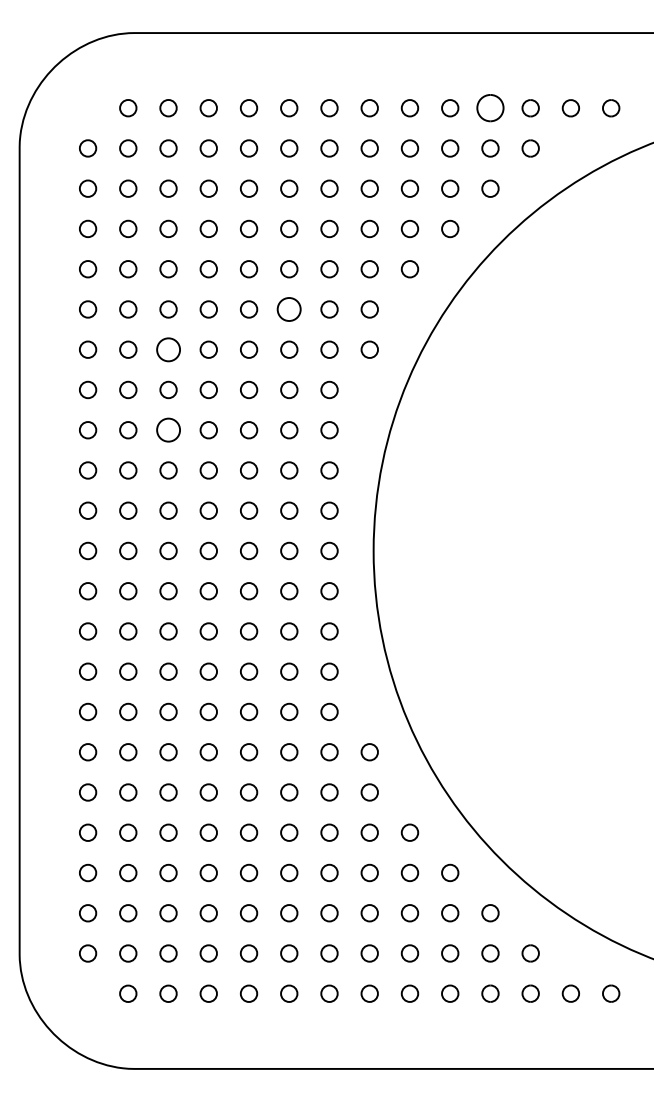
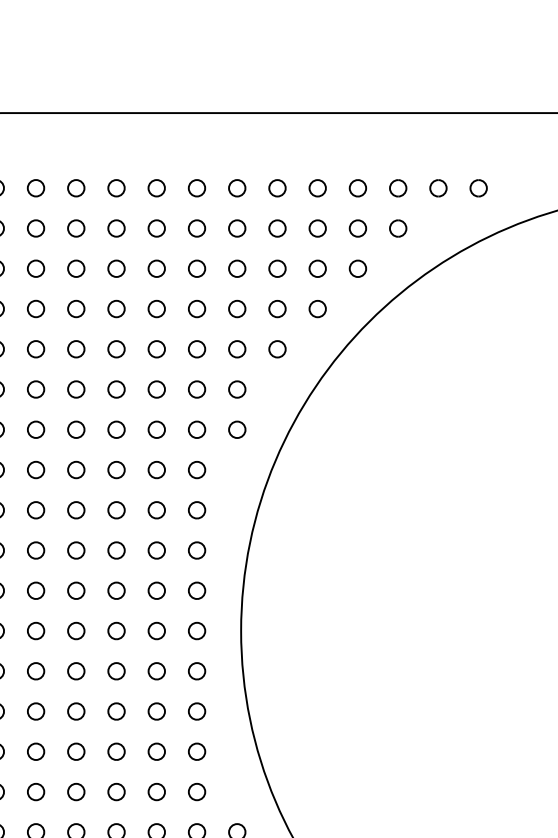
part: (490, 108) -> (358, 188), size x0.62
part: (289, 309) -> (157, 389), size x0.71
part: (168, 349) -> (36, 429), size x0.71
part: (168, 430) -> (36, 510), size x0.71

